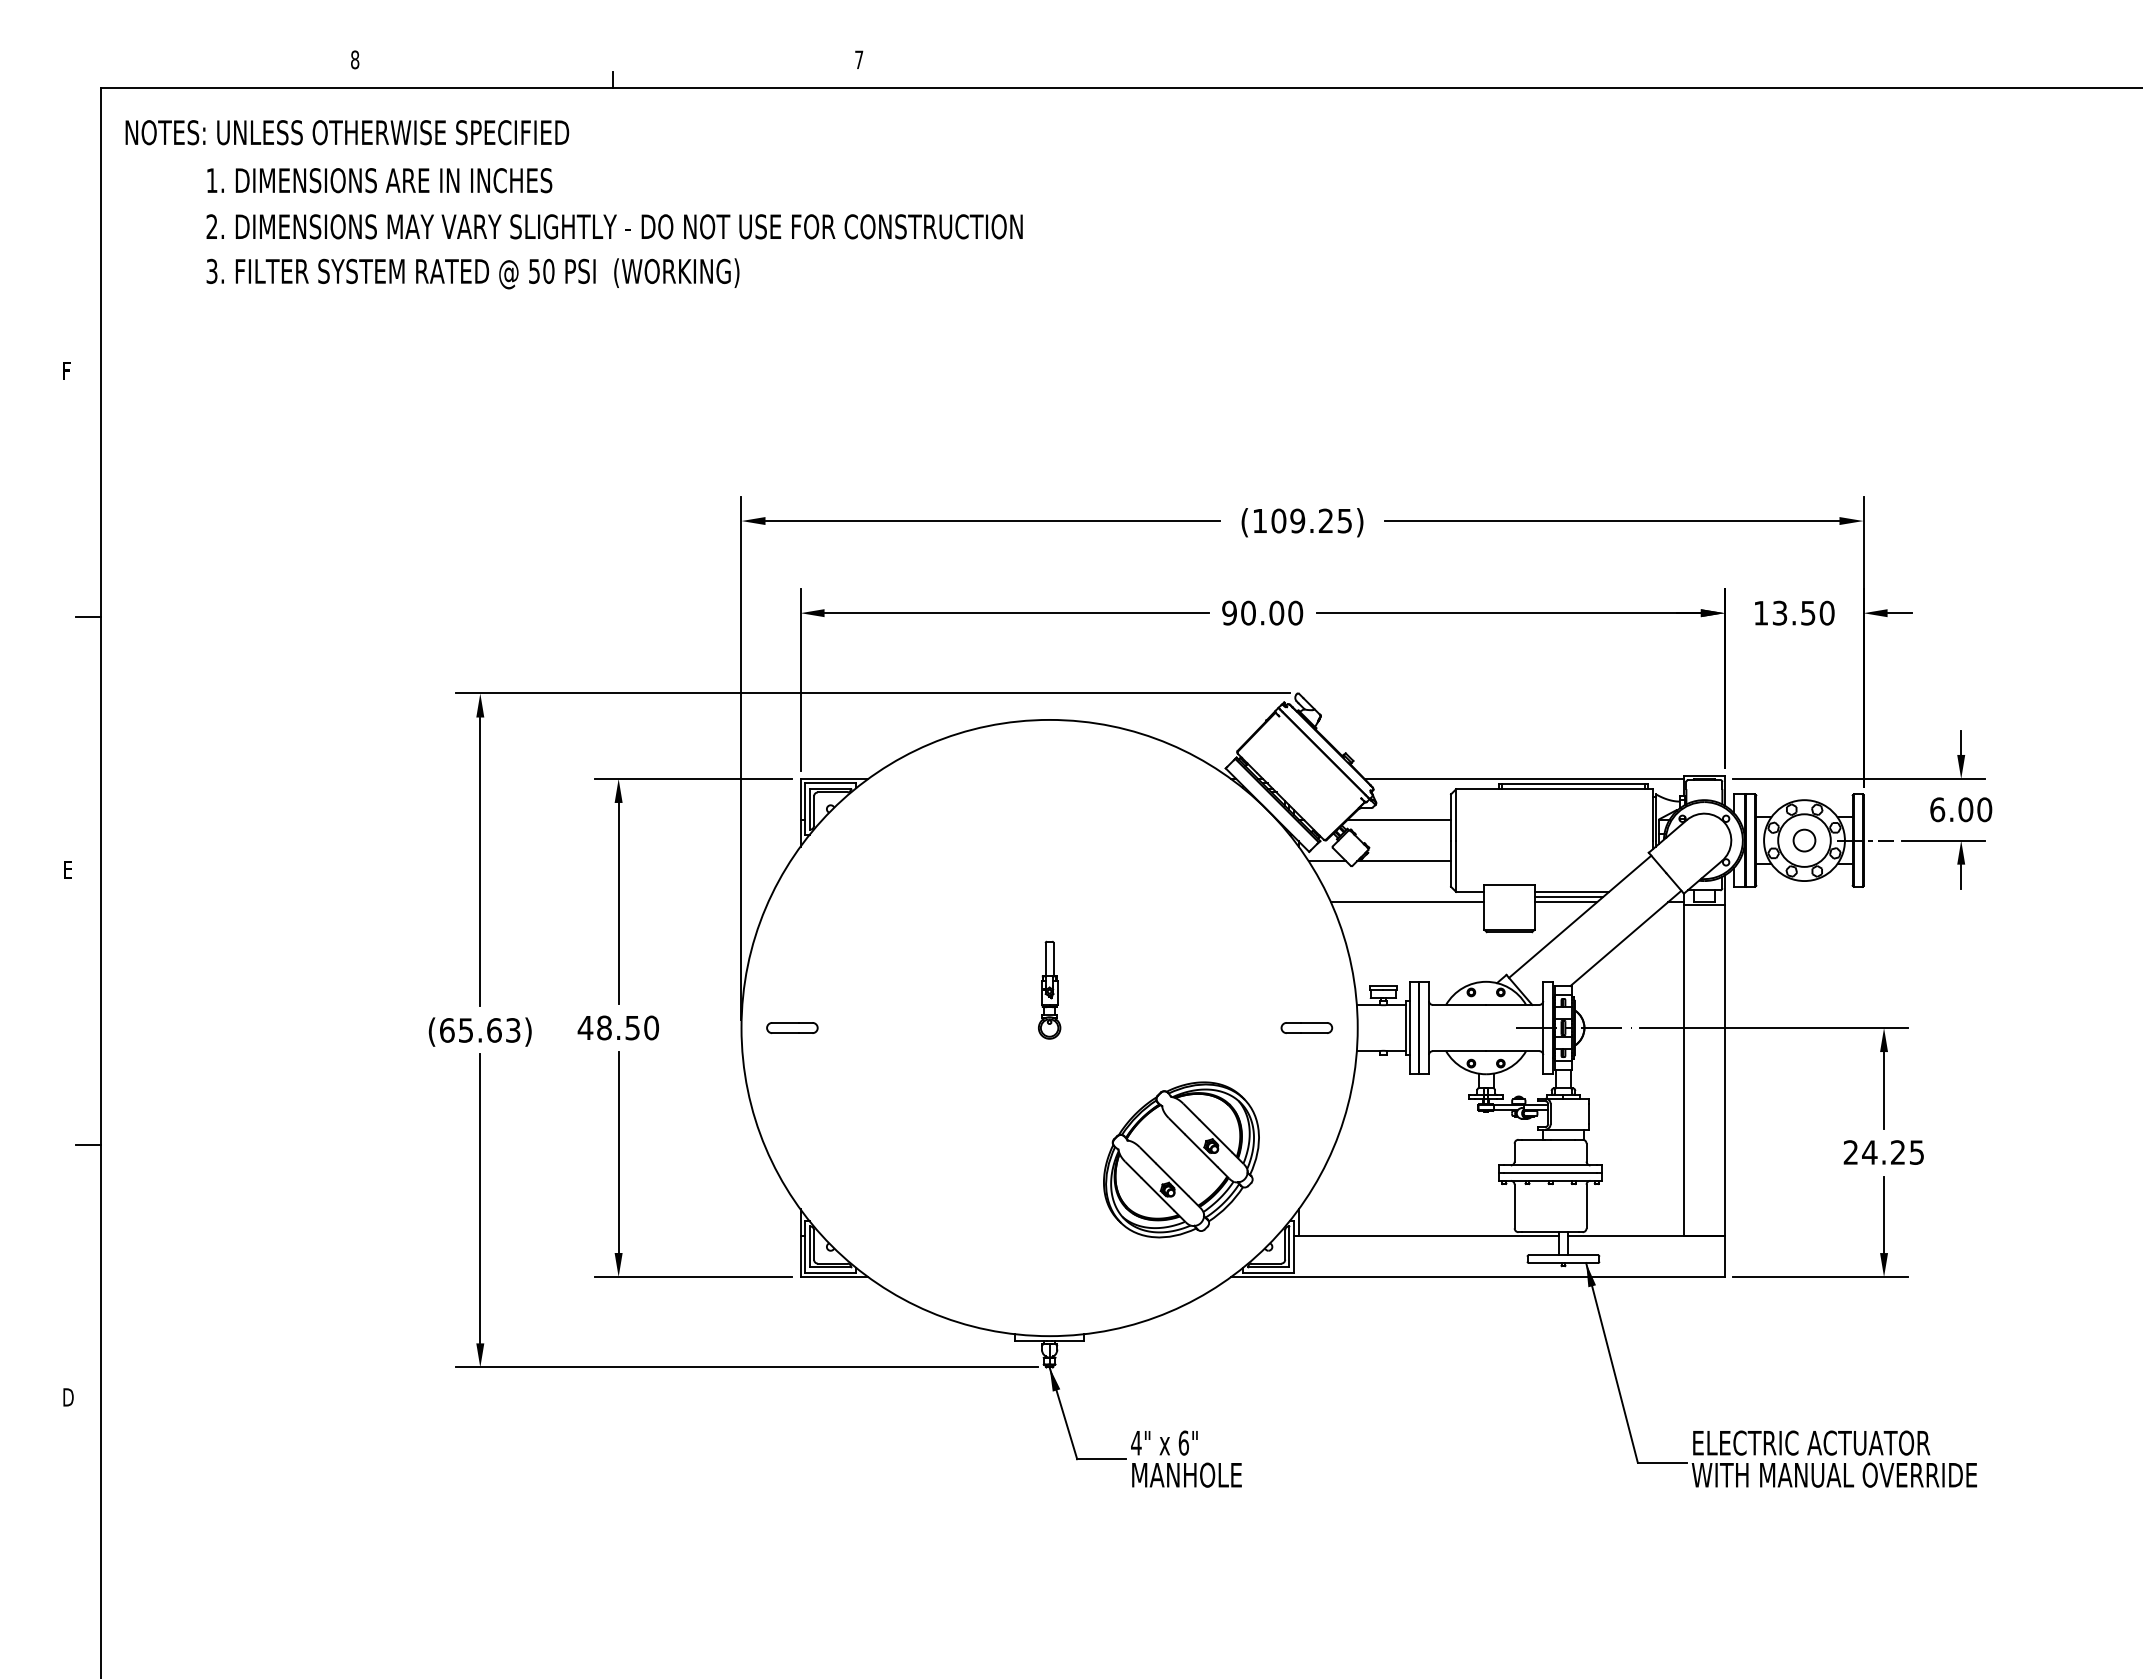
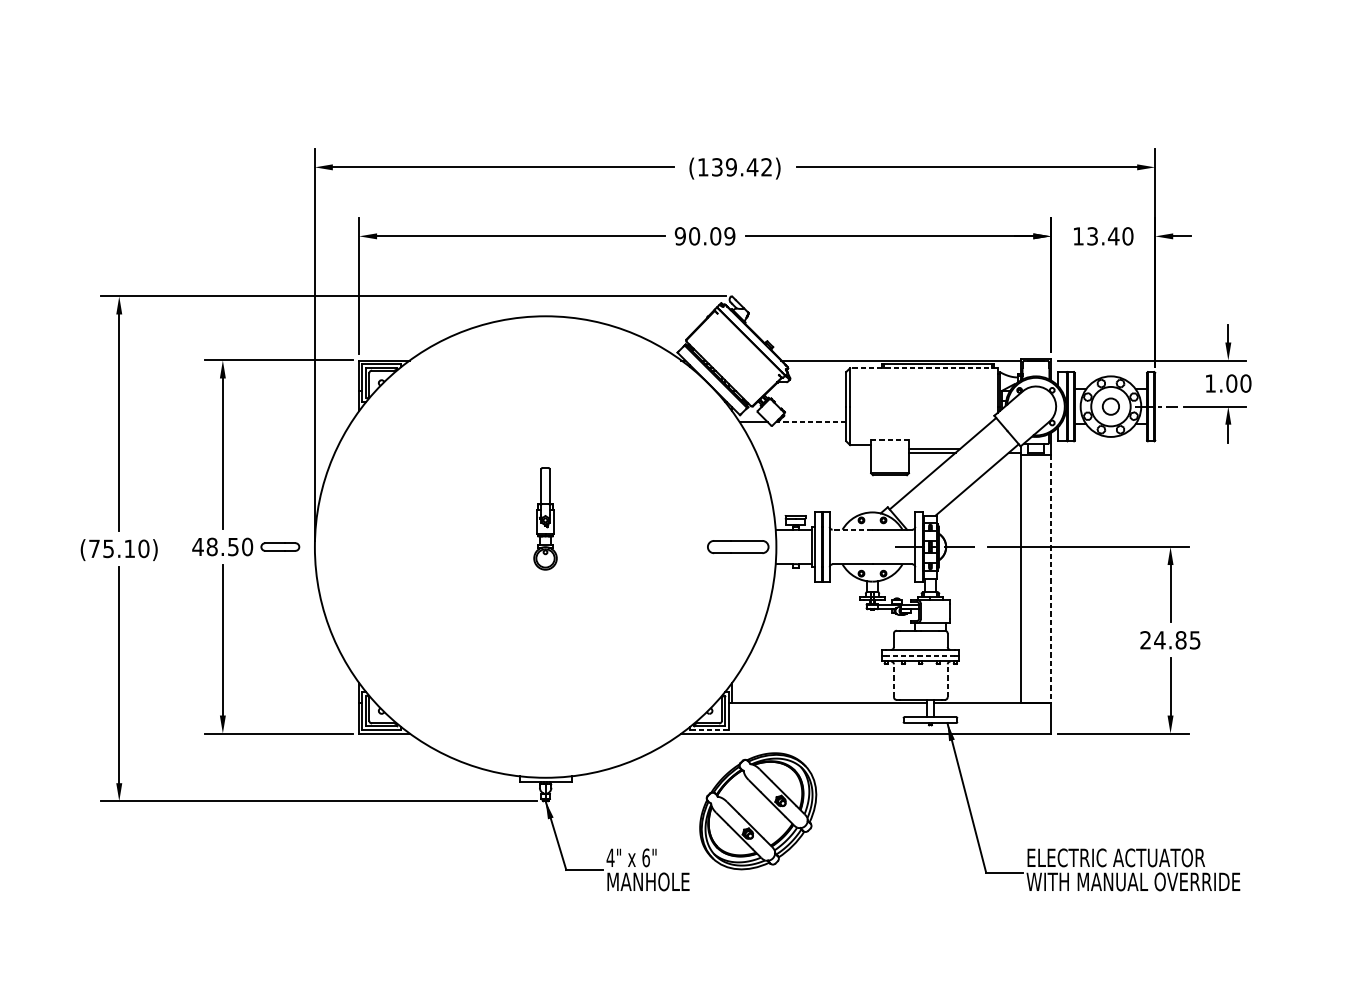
text: (1311, 520) -> (741, 166), (109.25) -> (139.42)
text: (1295, 613) -> (729, 236), 90.00 -> 90.09
text: (1808, 613) -> (1113, 236), 13.50 -> 13.40
line: (1554, 789) -> (923, 368), solid -> dashed
text: (1937, 809) -> (1210, 383), 6.00 -> 1.00
line: (1399, 820) -> (807, 391), removed
line: (1404, 861) -> (811, 422), solid -> dashed
line: (1509, 885) -> (890, 440), solid -> dashed
line: (1571, 891) -> (936, 444), removed
line: (1407, 902) -> (813, 453), removed
part: (1049, 989) -> (545, 518), size x1.4
line: (1459, 1004) -> (852, 529), solid -> dashed
part: (792, 1027) -> (280, 546), moved
part: (1306, 1027) -> (738, 546), size x1.6
text: (480, 1030) -> (119, 548), (65.63) -> (75.10)
line: (1724, 1070) -> (1051, 578), solid -> dashed
text: (1897, 1152) -> (1180, 640), 24.25 -> 24.85
part: (1181, 1159) -> (758, 810), moved
line: (1550, 1173) -> (920, 655), solid -> dashed
line: (1514, 1206) -> (893, 680), solid -> dashed
line: (1586, 1206) -> (947, 680), solid -> dashed
line: (1268, 1272) -> (709, 730), solid -> dashed

